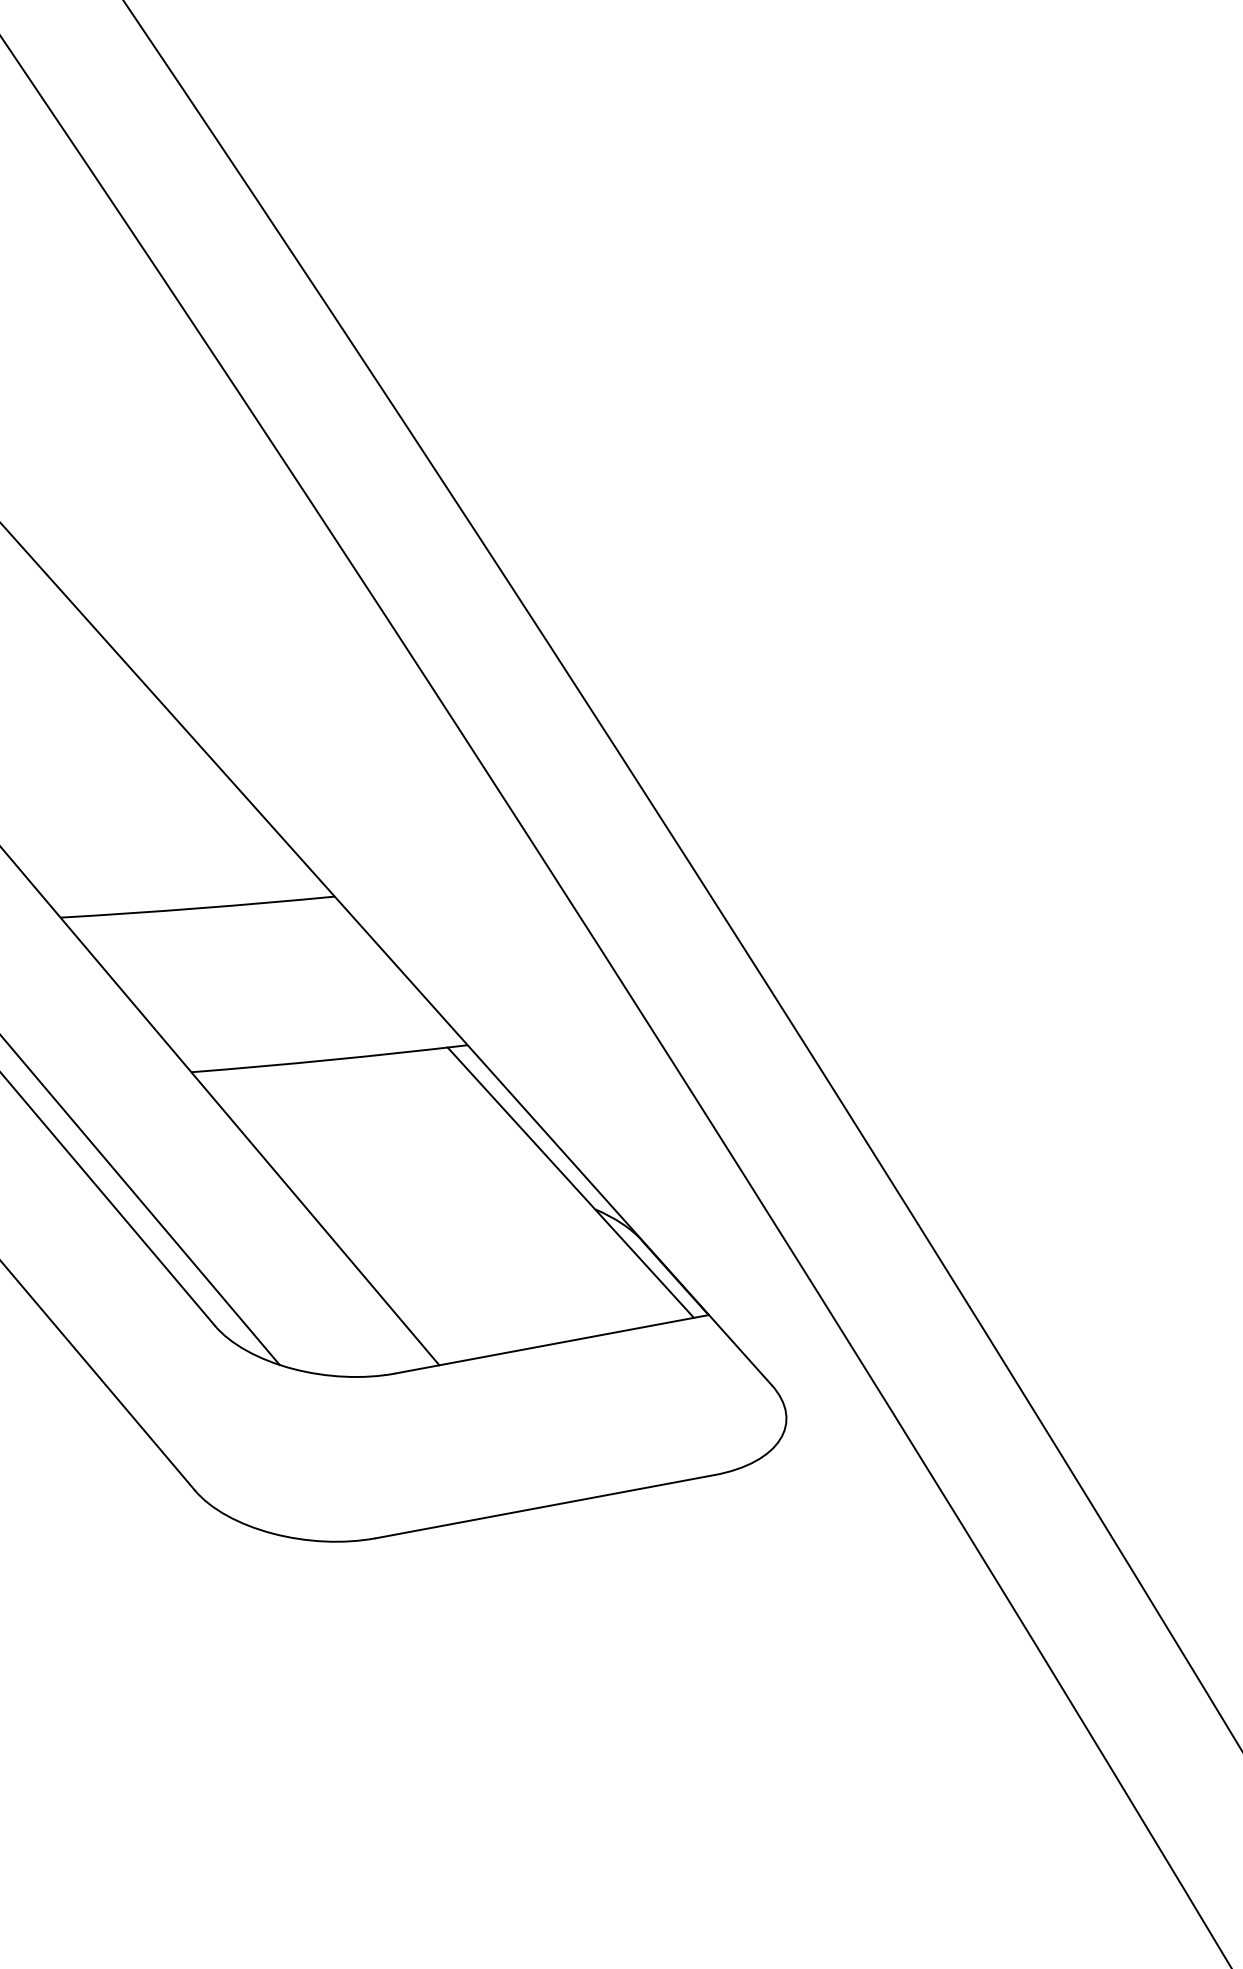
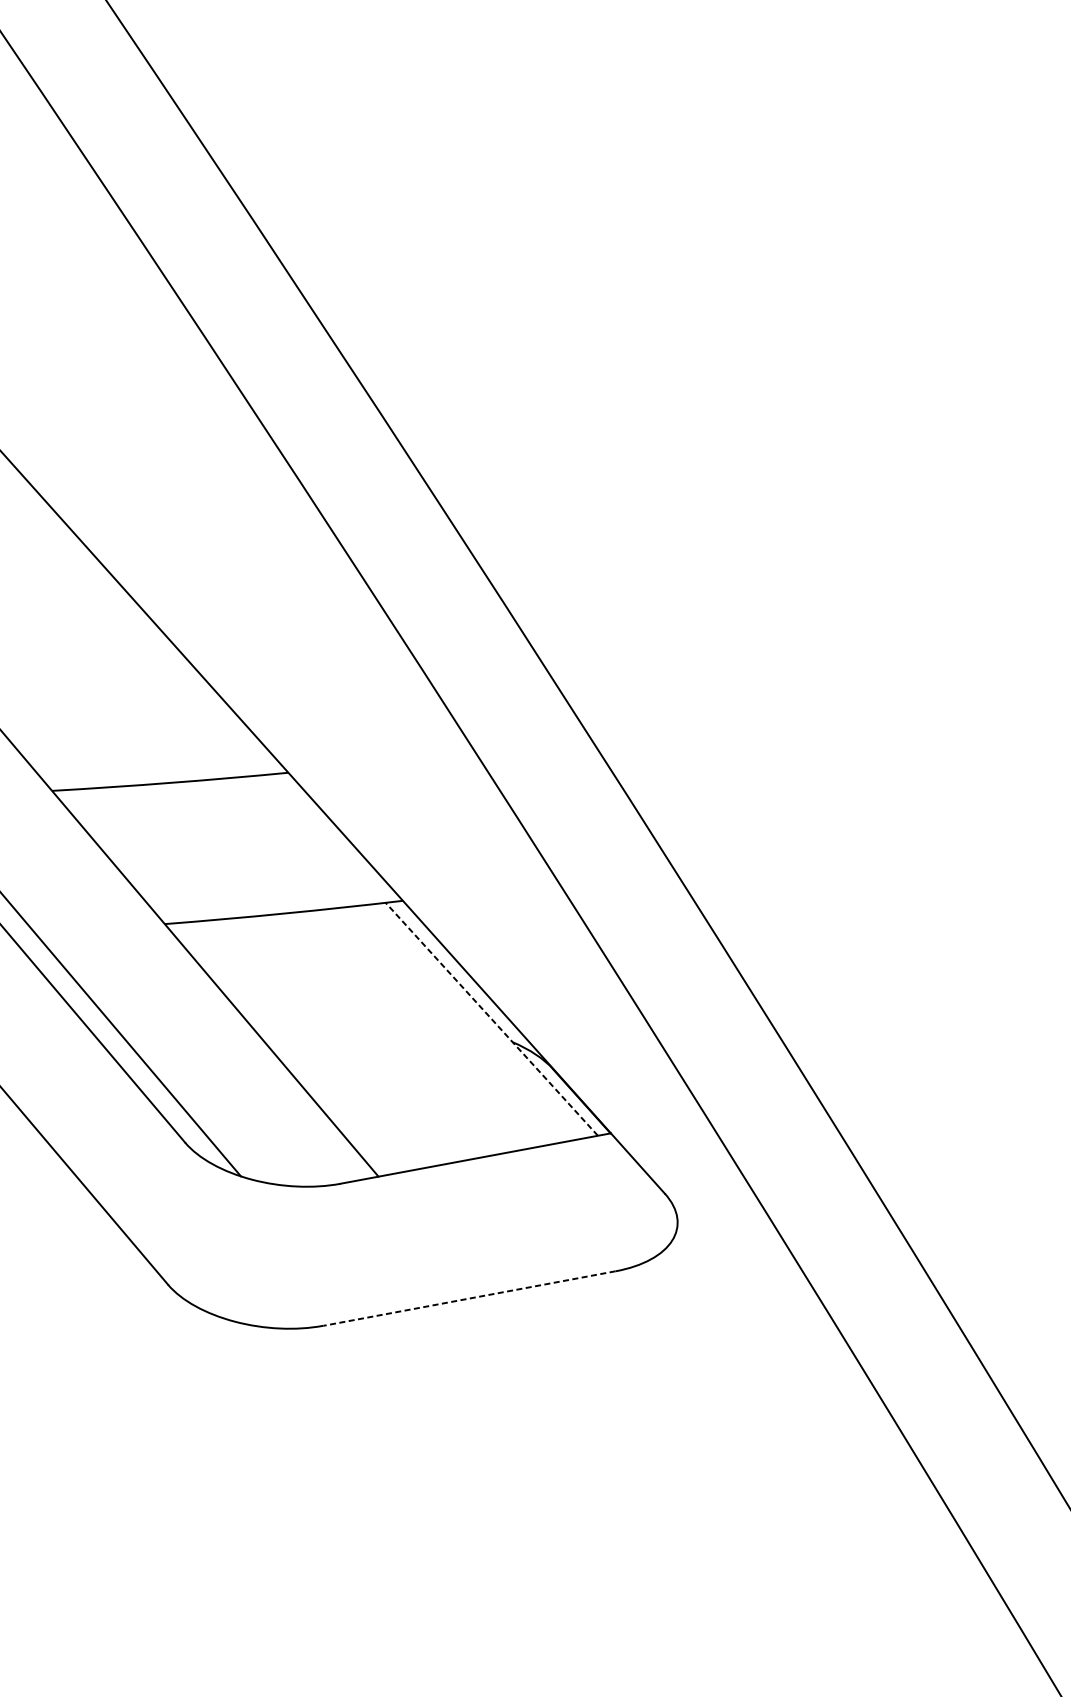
line: (570, 1182) -> (491, 1019), solid -> dashed
line: (544, 1506) -> (469, 1298), solid -> dashed

